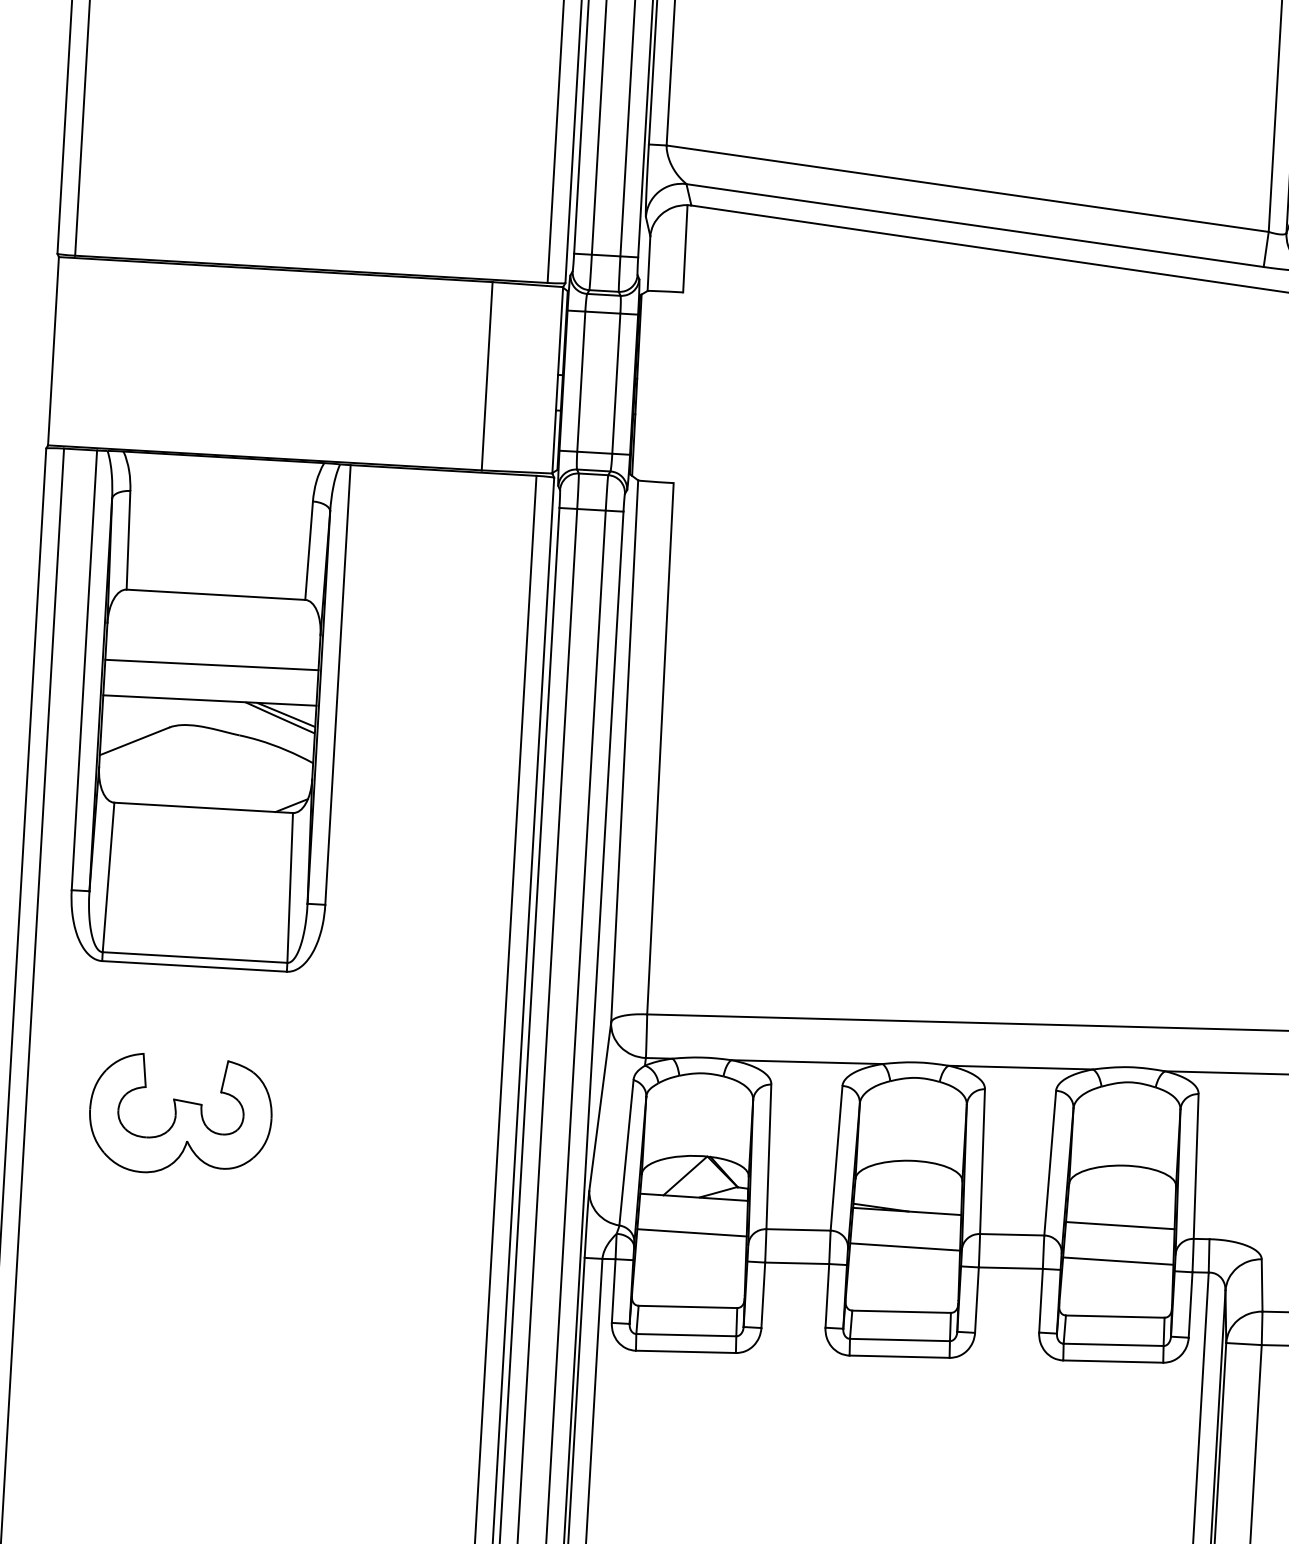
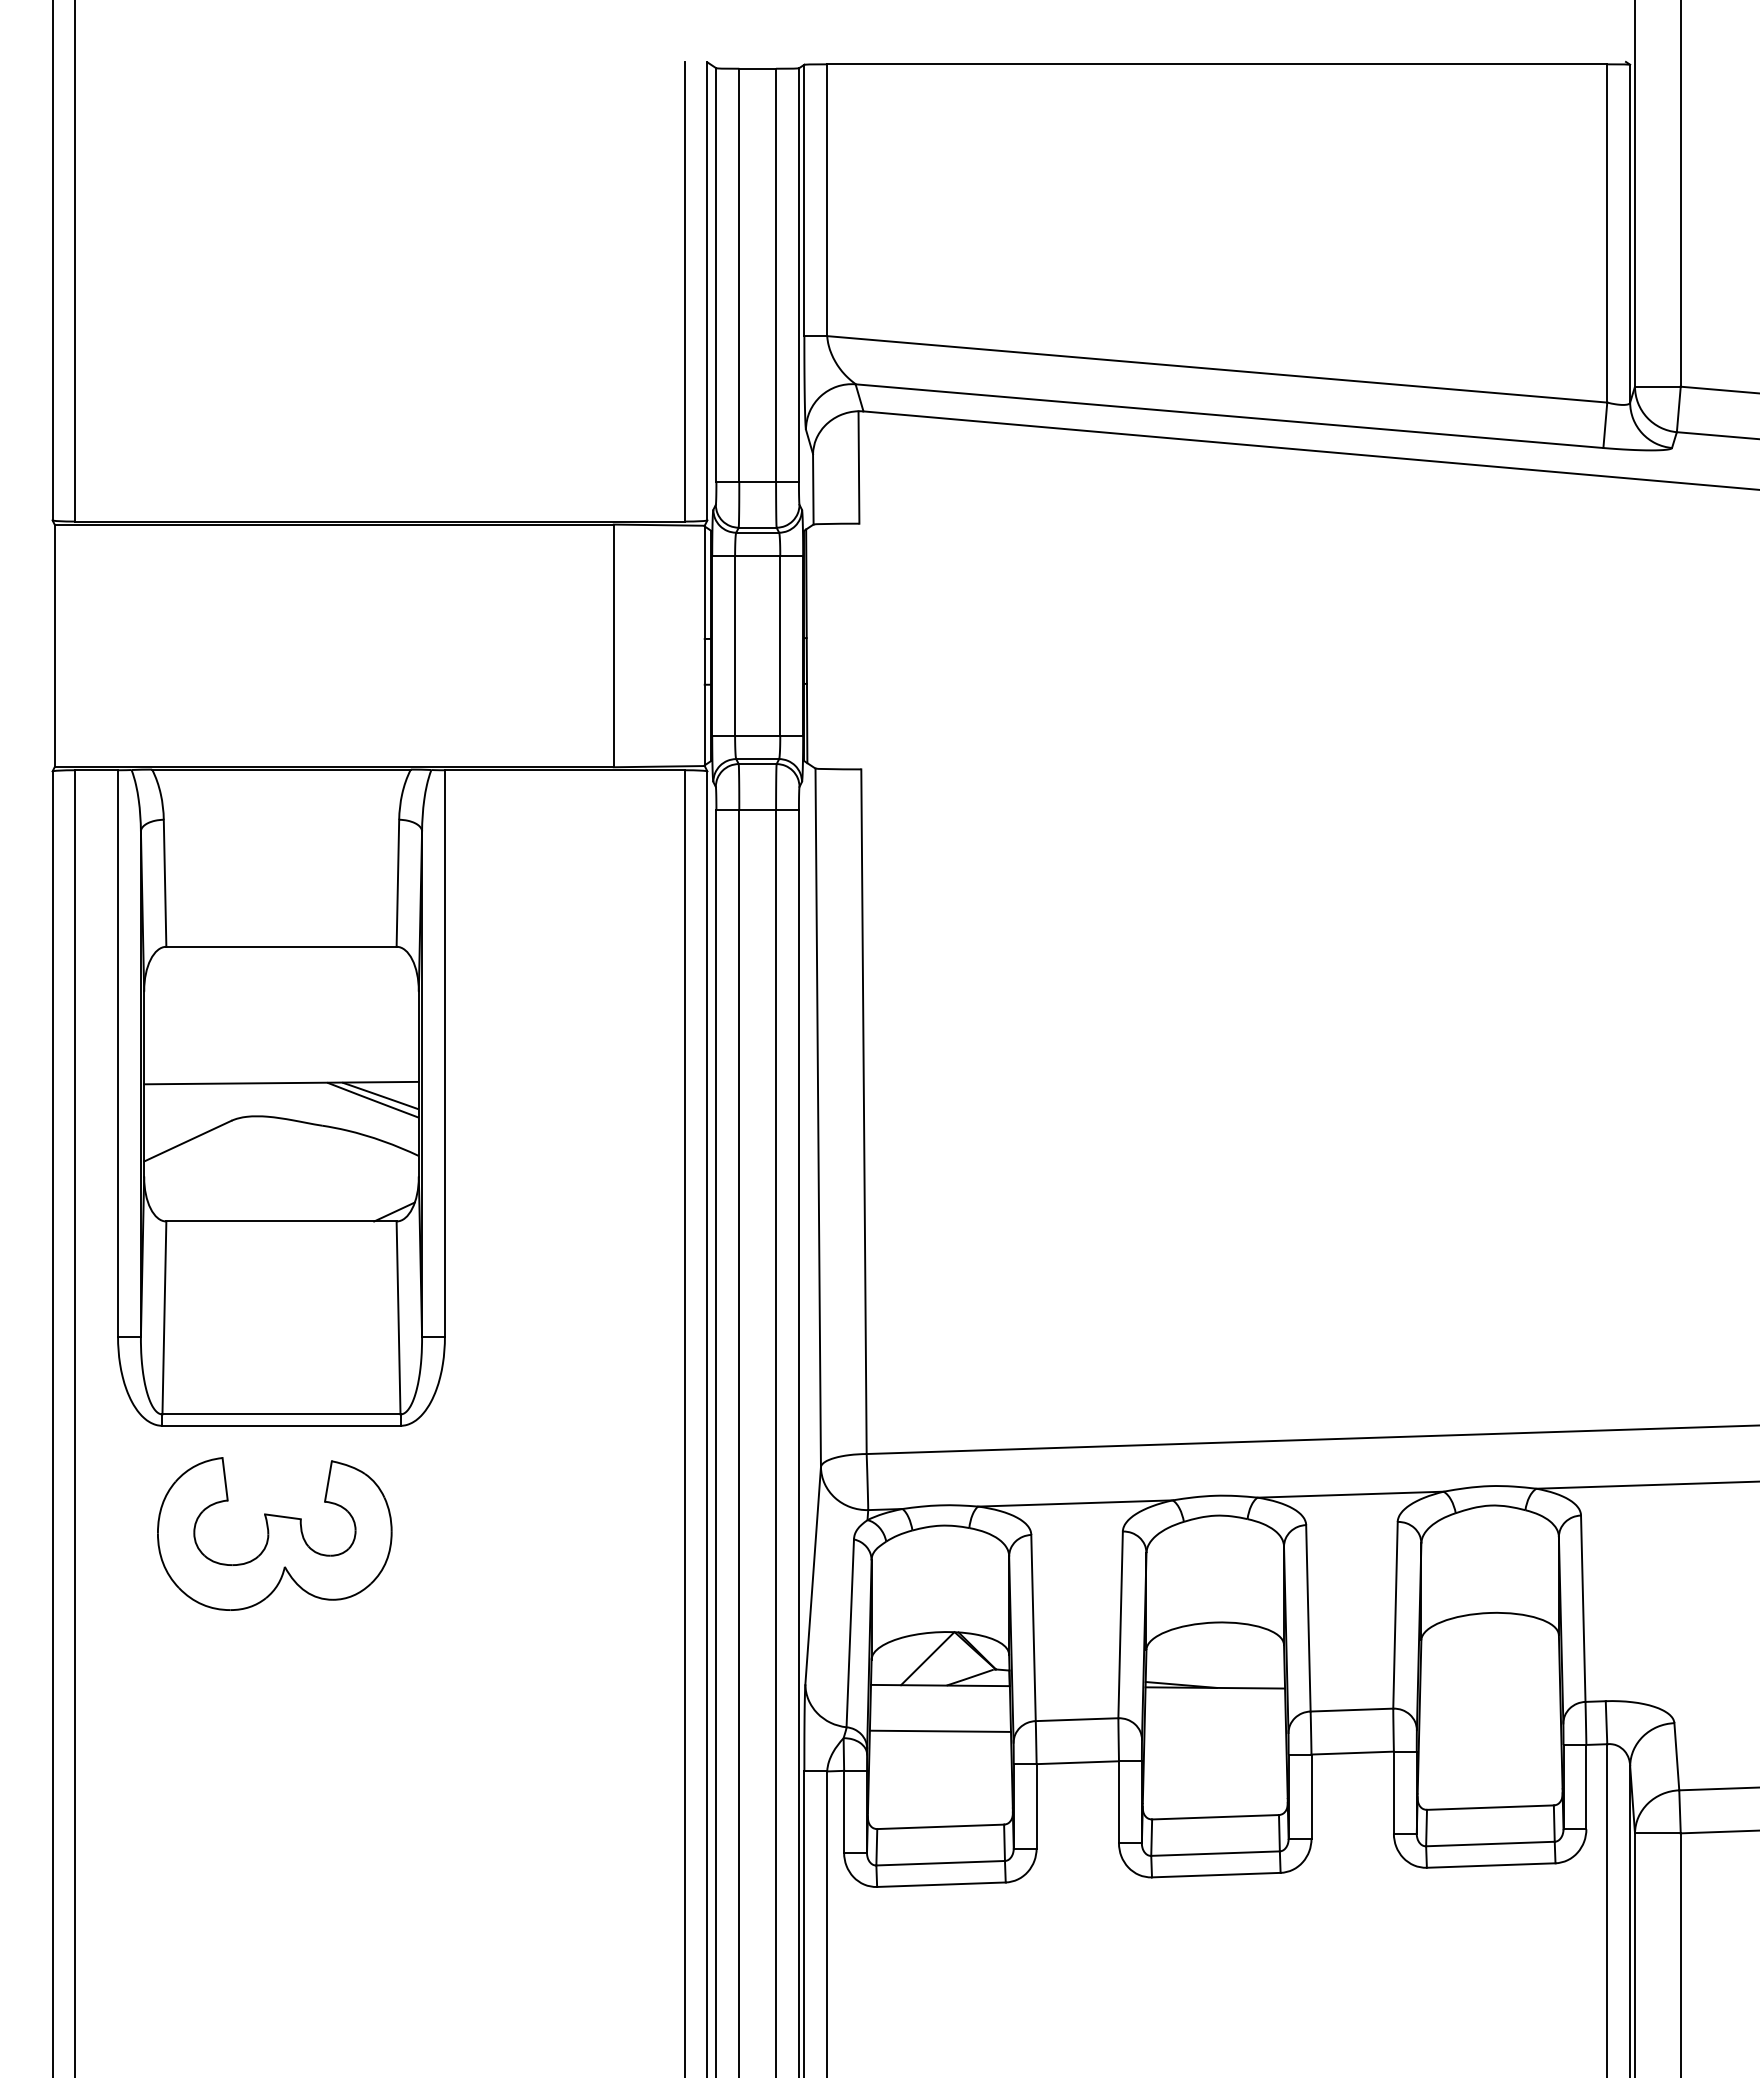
line: (211, 665) -> (281, 1037), removed
part: (180, 1114) -> (274, 1533), moved
line: (1120, 1224) -> (1490, 1689), removed
line: (905, 1246) -> (1215, 1733), removed
line: (1118, 1260) -> (1490, 1735), removed

